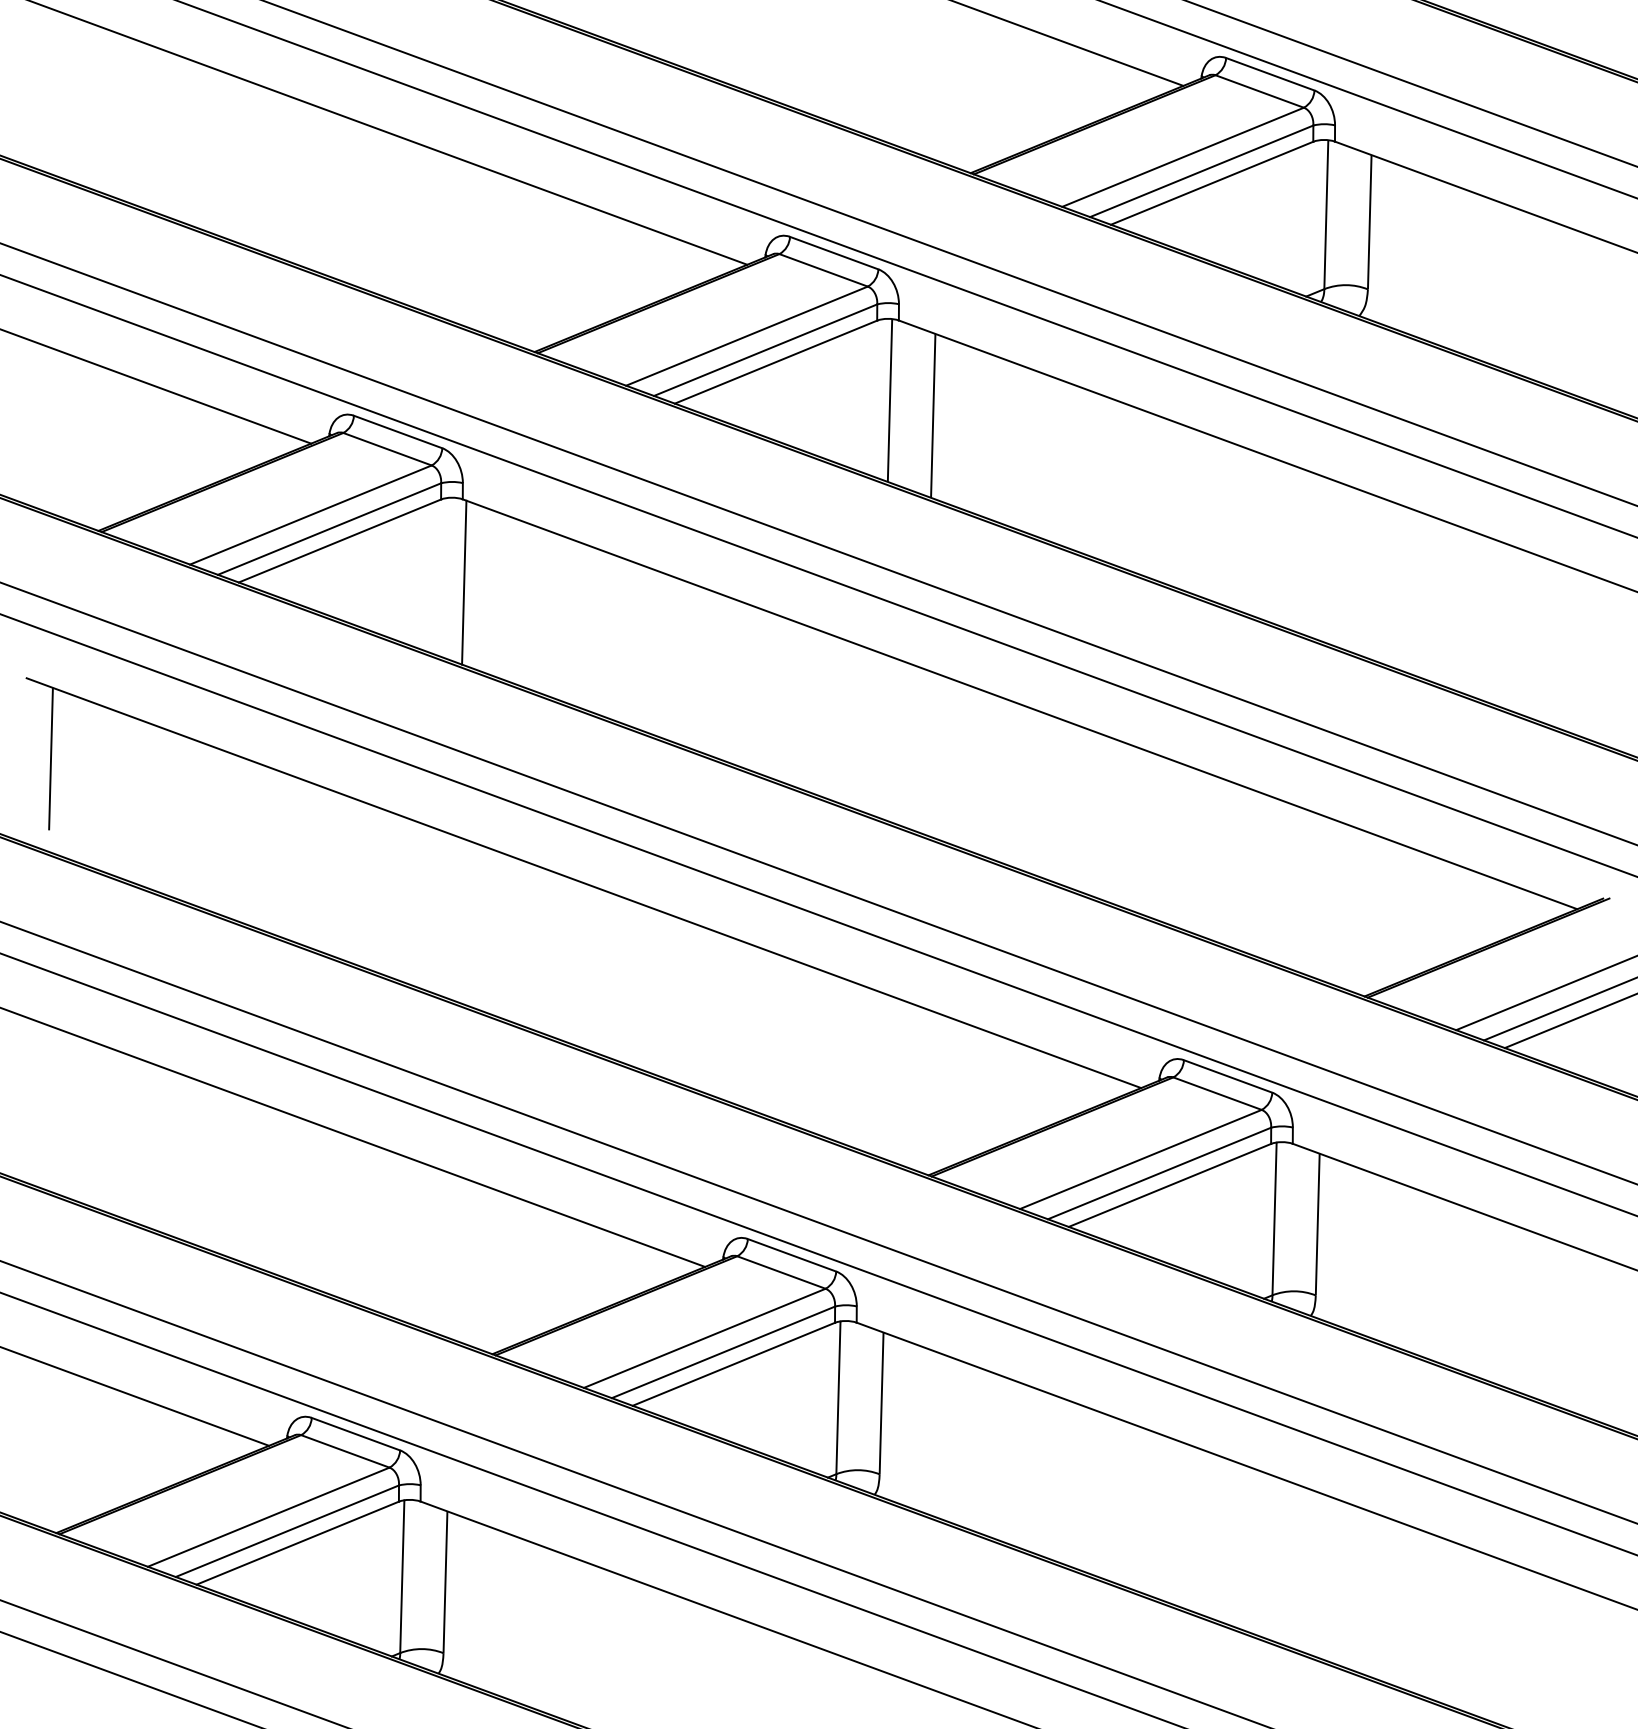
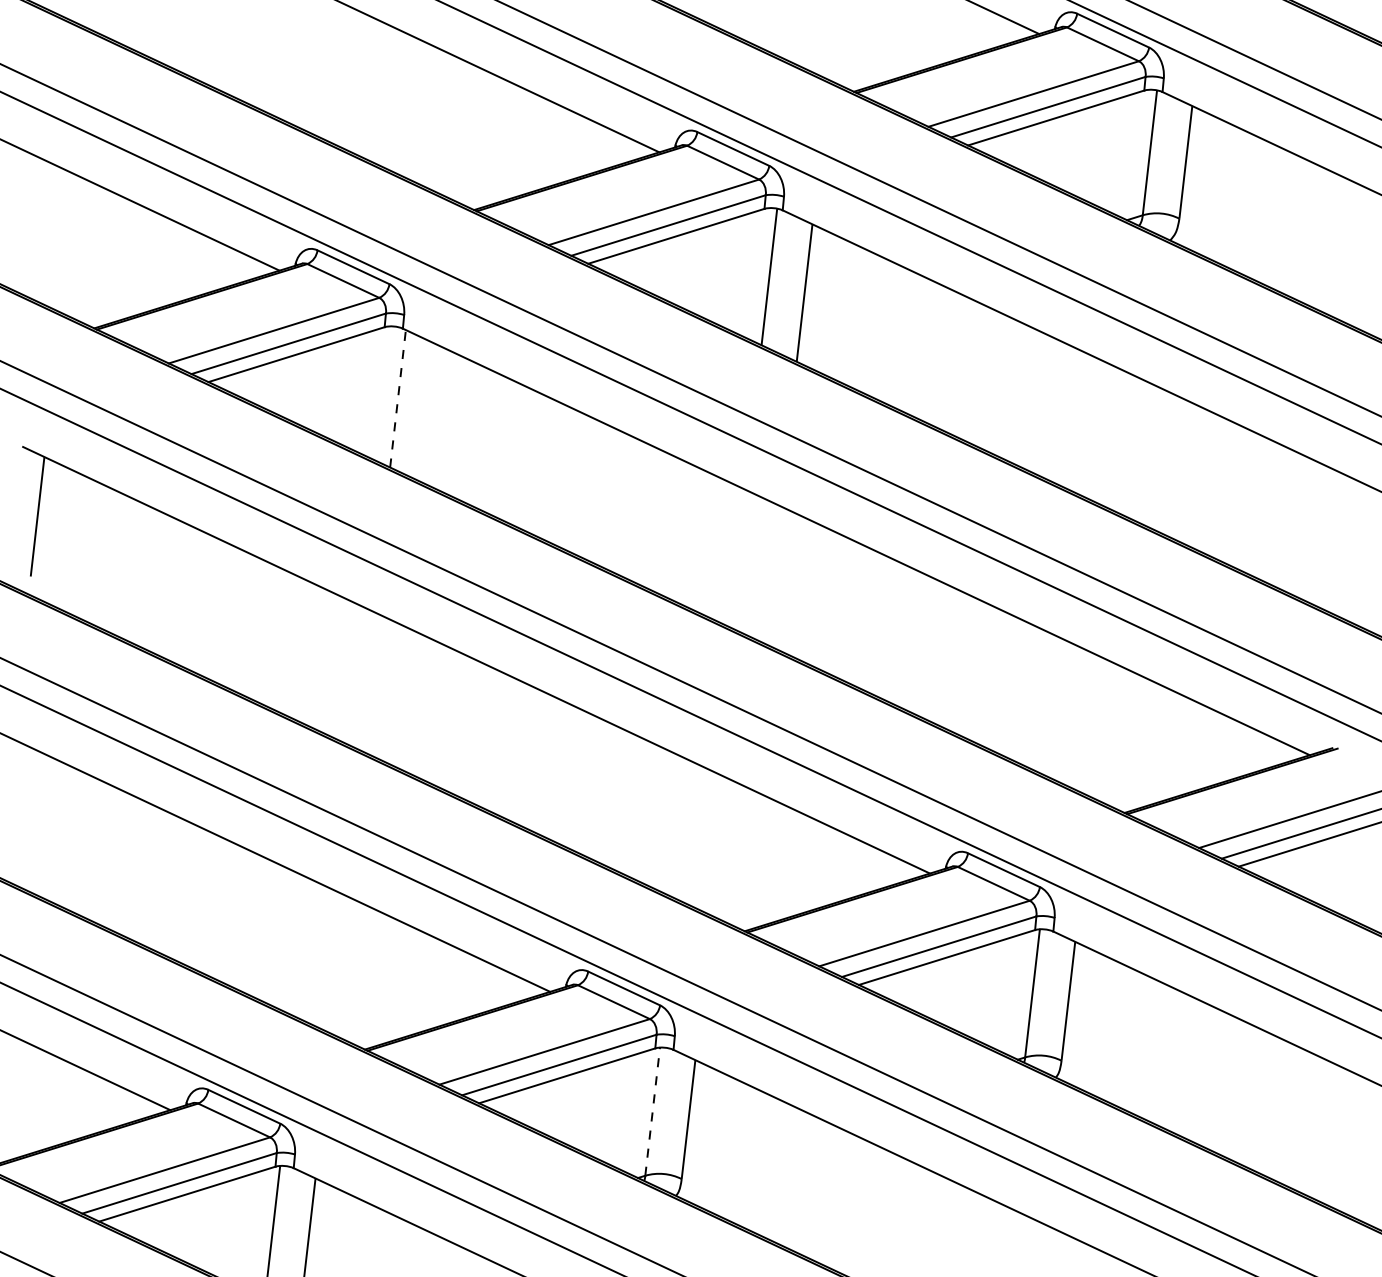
line: (464, 582) -> (398, 398), solid -> dashed
line: (838, 1397) -> (652, 1111), solid -> dashed

